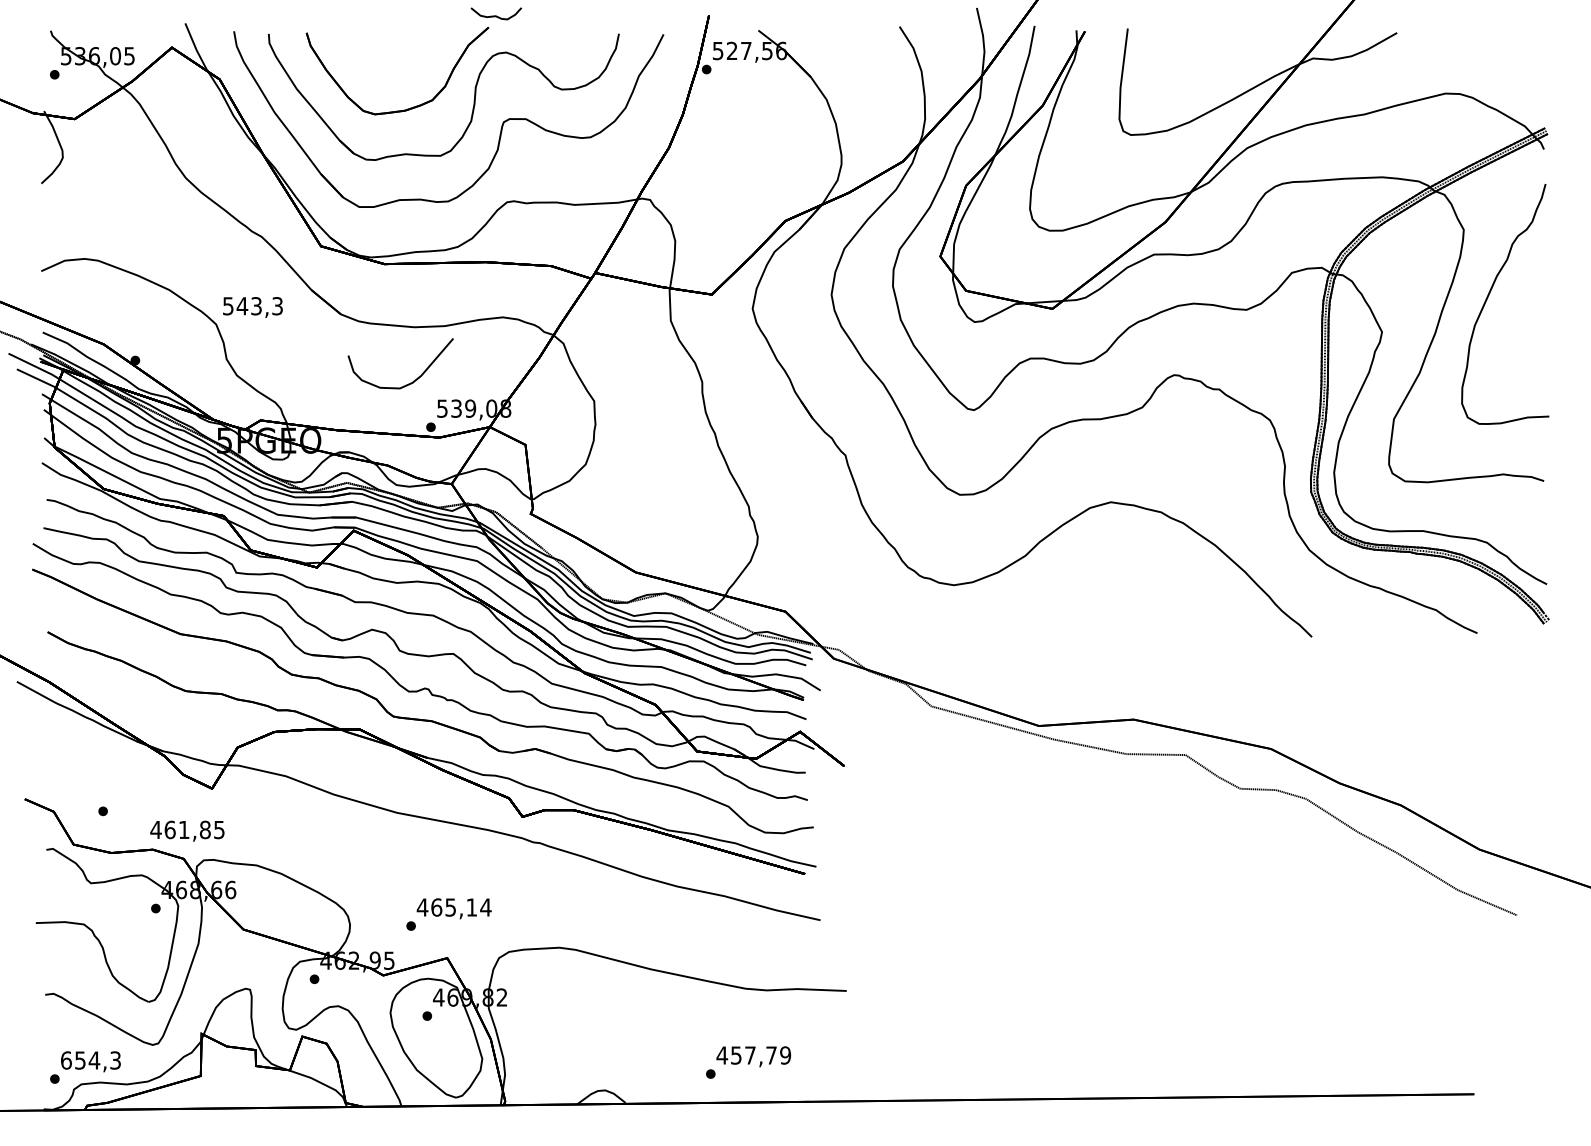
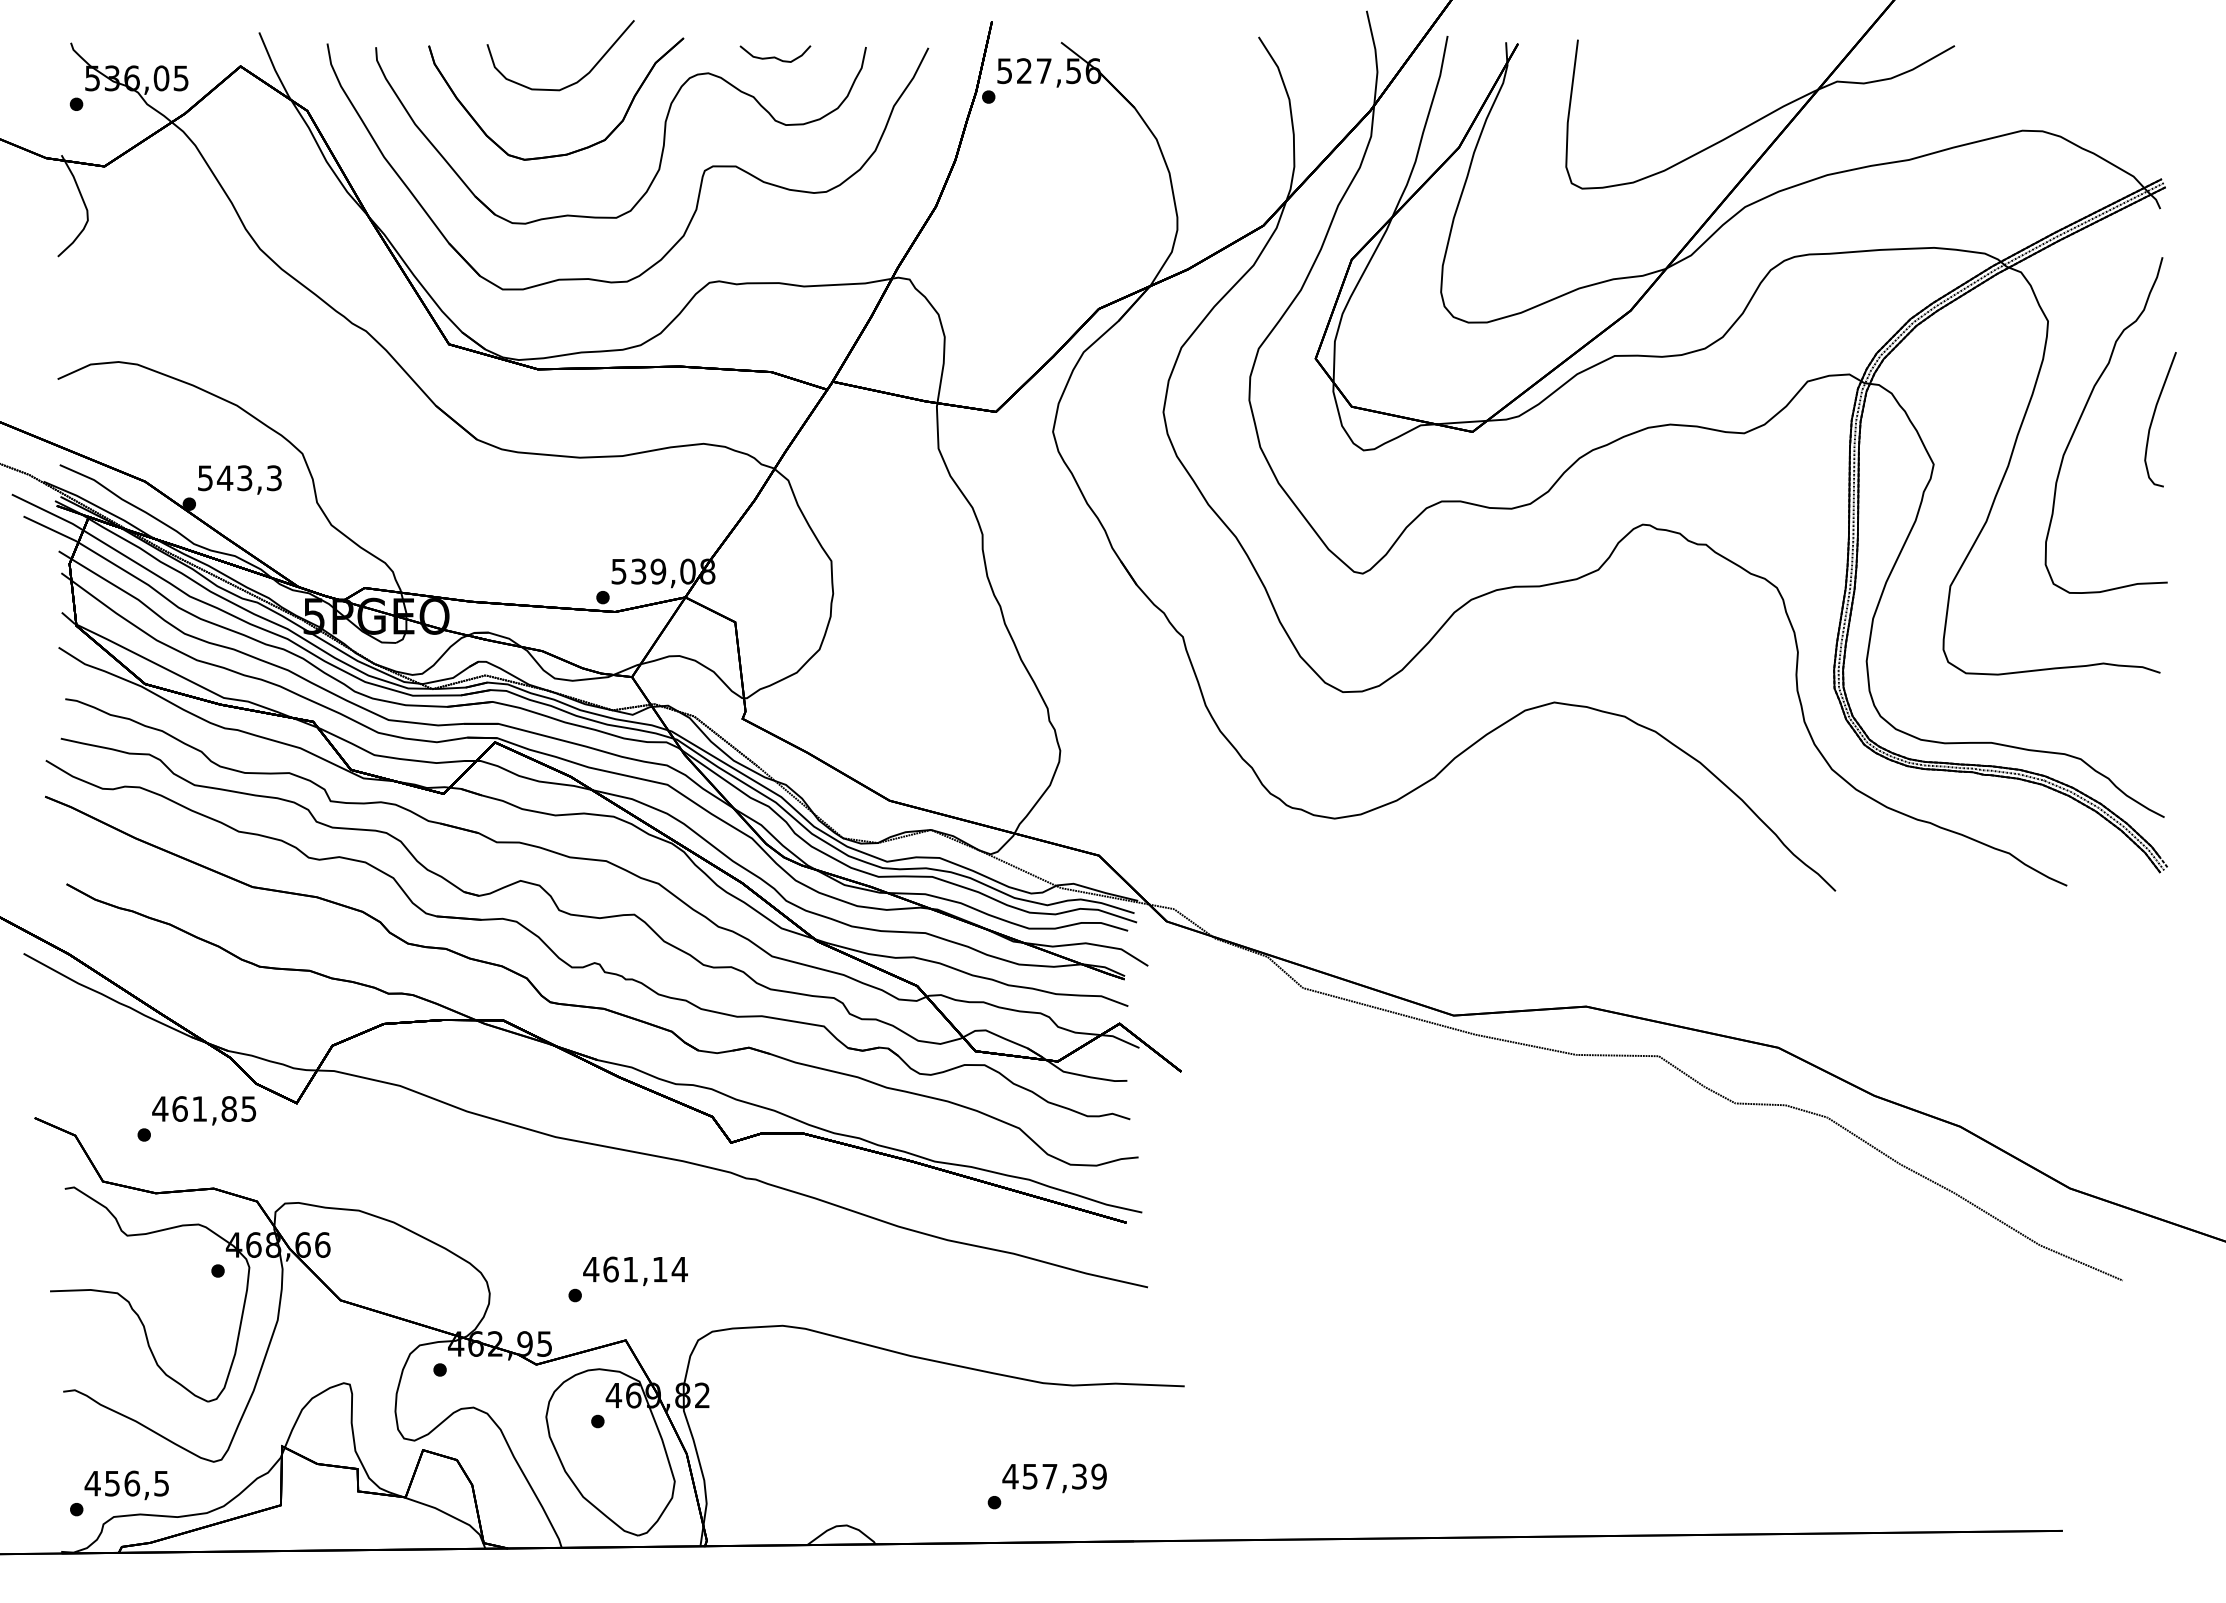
curve: (496, 15) -> (775, 56), moved
curve: (1539, 297) -> (2154, 416), added
text: (252, 307) -> (239, 479), moved
curve: (412, 381) -> (577, 80), moved
text: (187, 831) -> (204, 1110), moved
text: (450, 907) -> (630, 1269), 465,14 -> 461,14
text: (771, 1055) -> (1079, 1476), 457,79 -> 457,39
text: (90, 1060) -> (126, 1483), 654,3 -> 456,5

